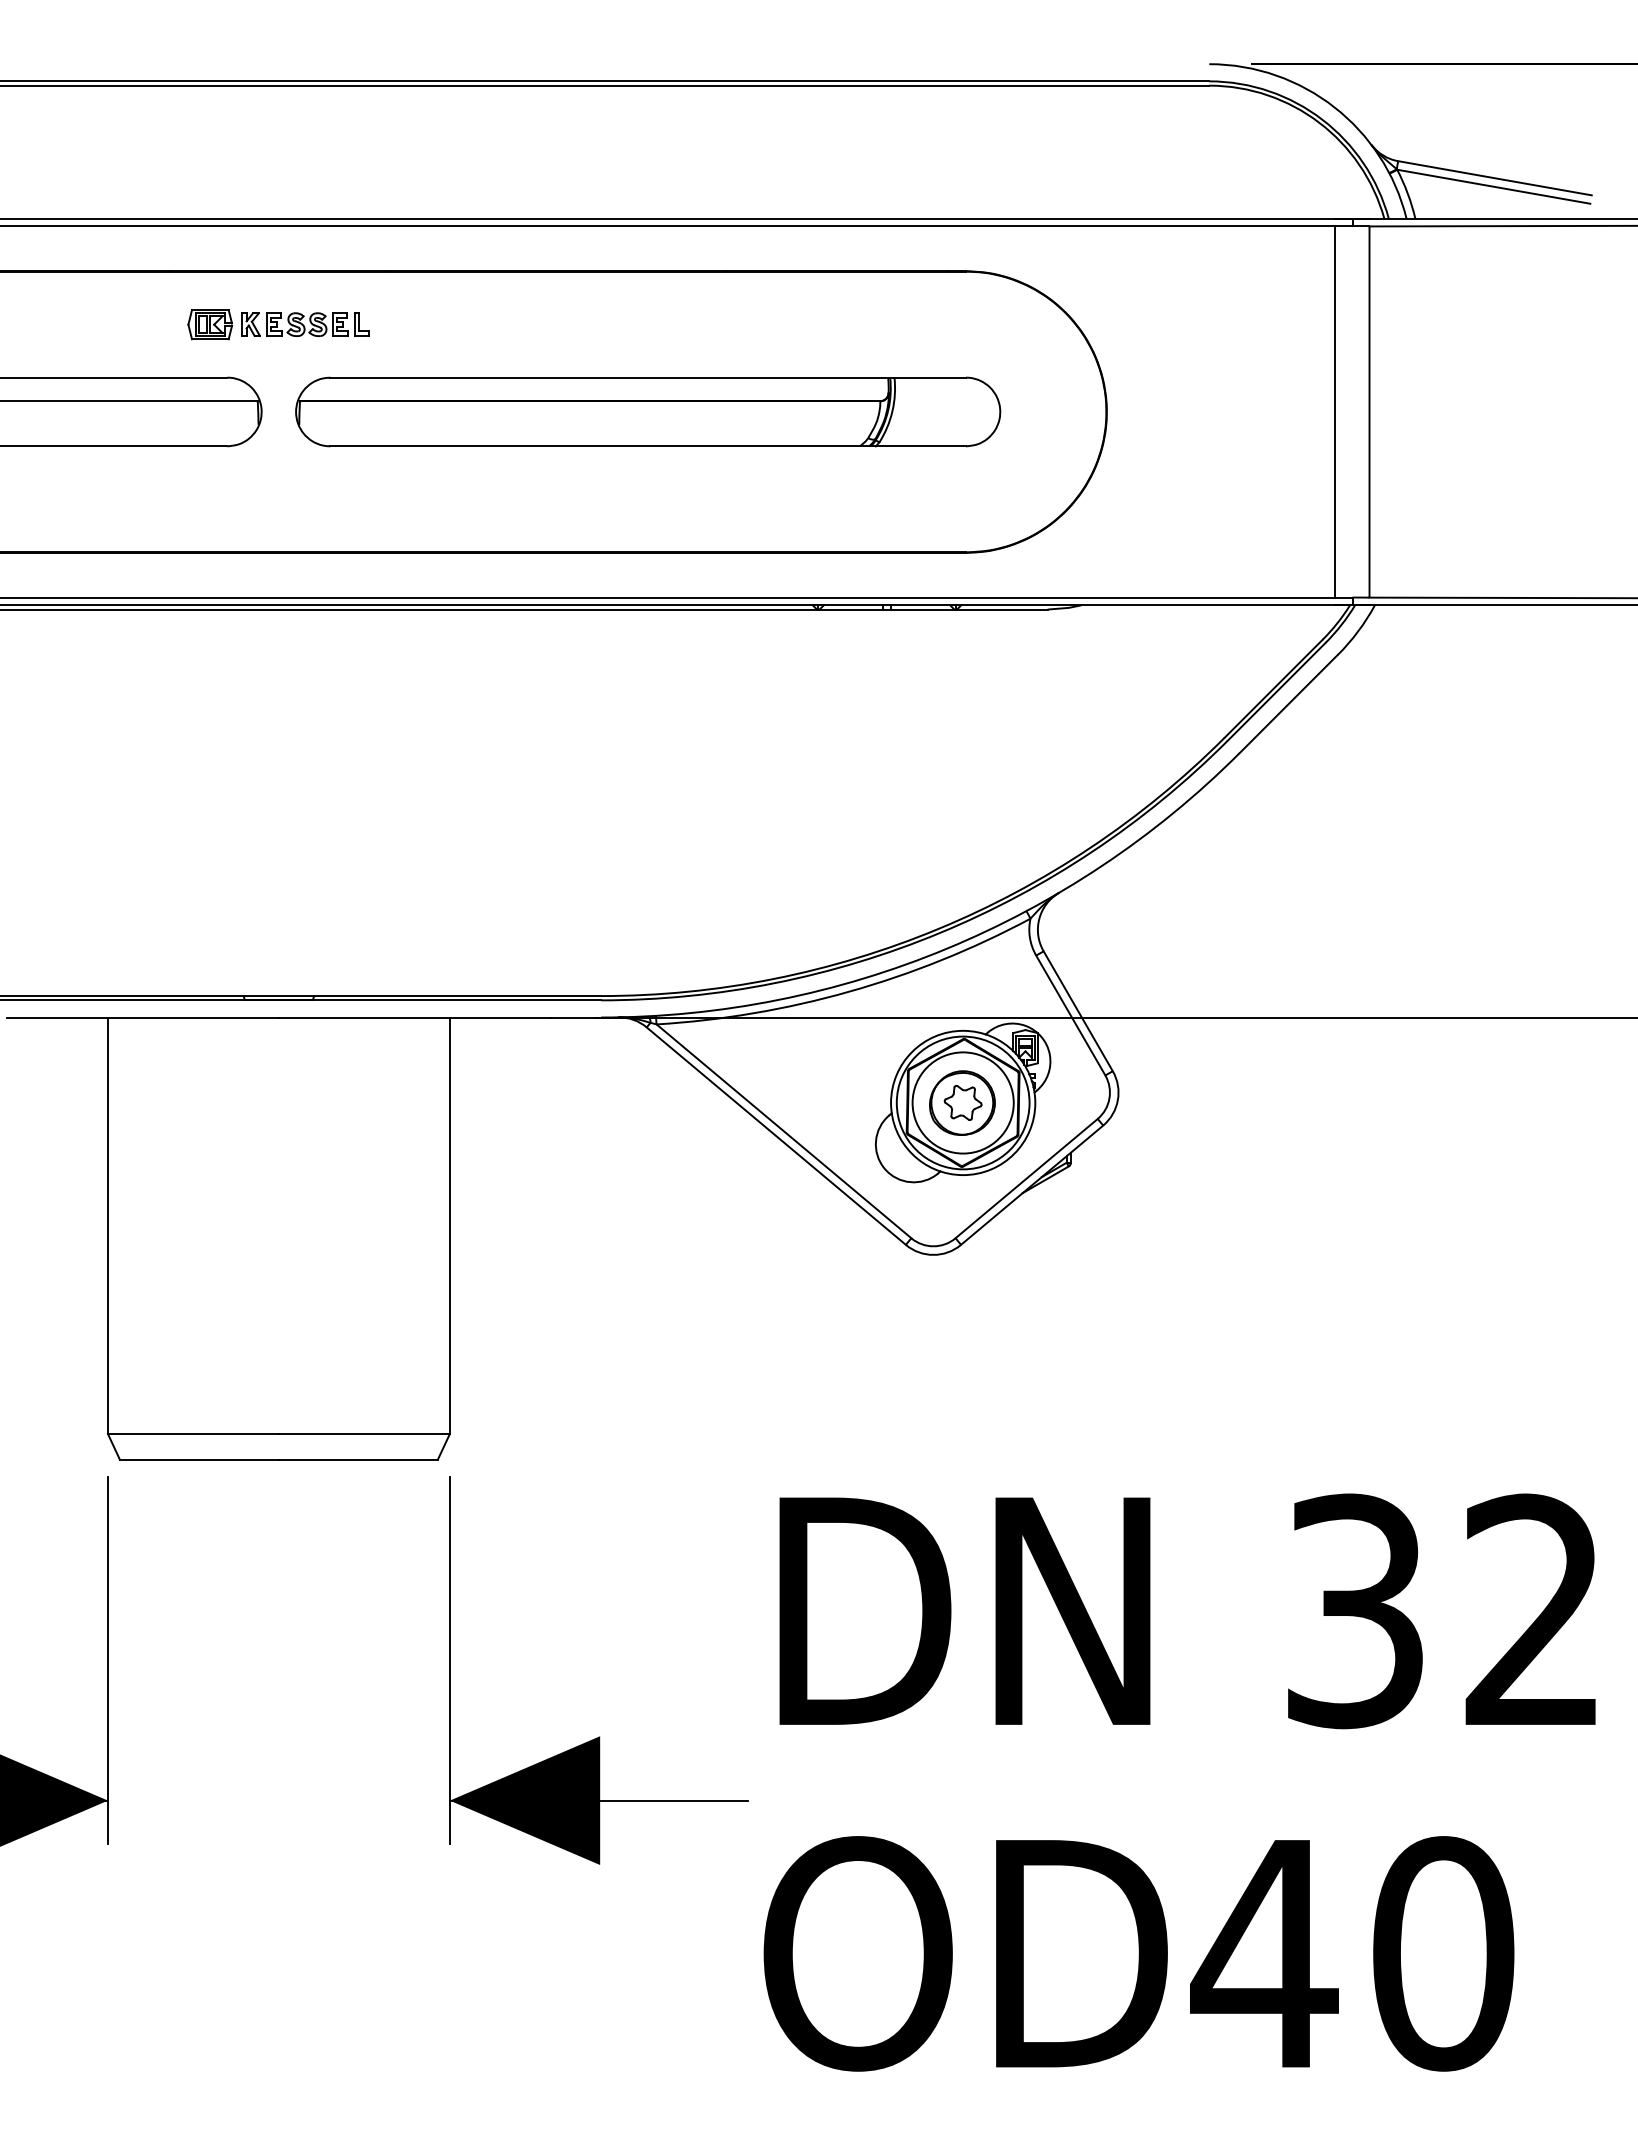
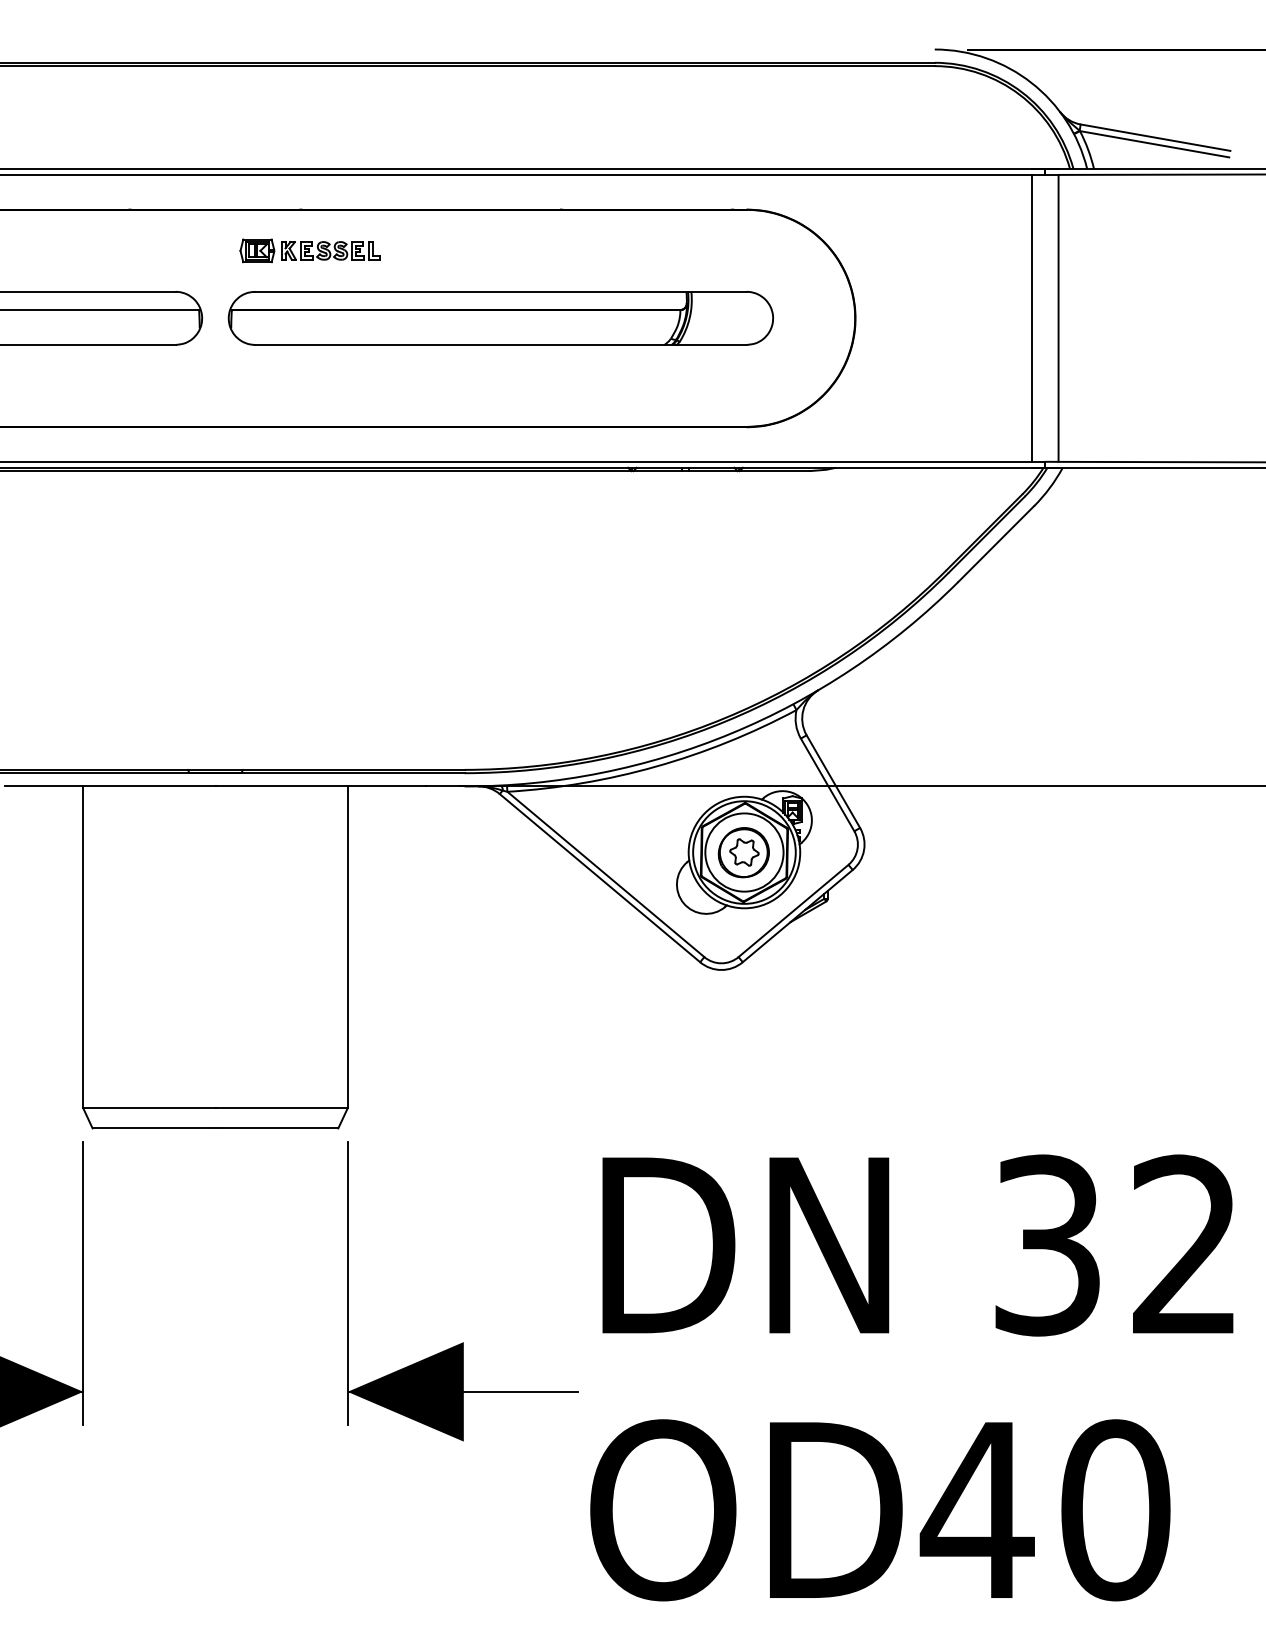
part: (277, 324) -> (309, 250), moved

